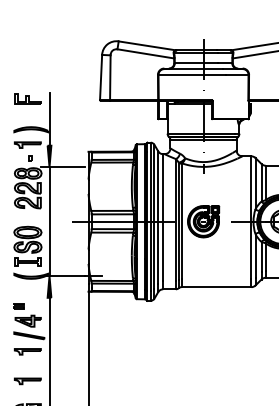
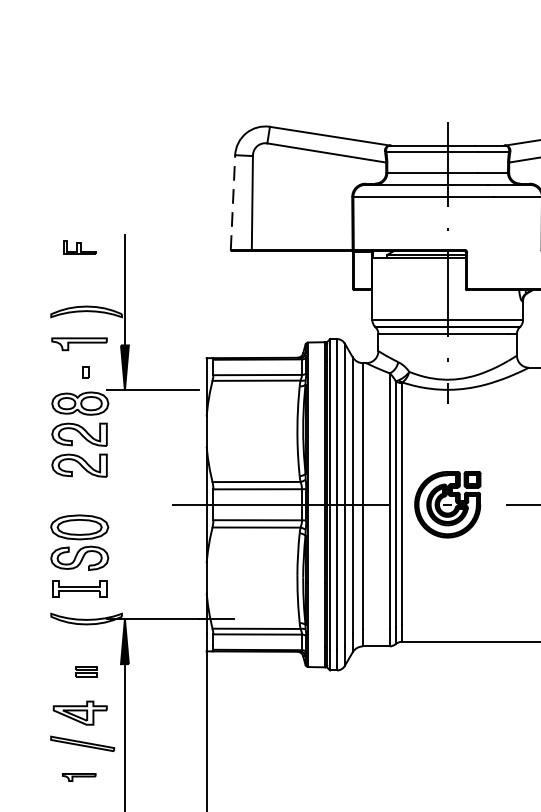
line: (101, 77) -> (233, 202), solid -> dashed
part: (27, 98) -> (78, 246), size x0.6
line: (49, 221) -> (124, 504), removed
part: (18, 306) -> (85, 671), moved
part: (27, 351) -> (78, 776), size x0.6

